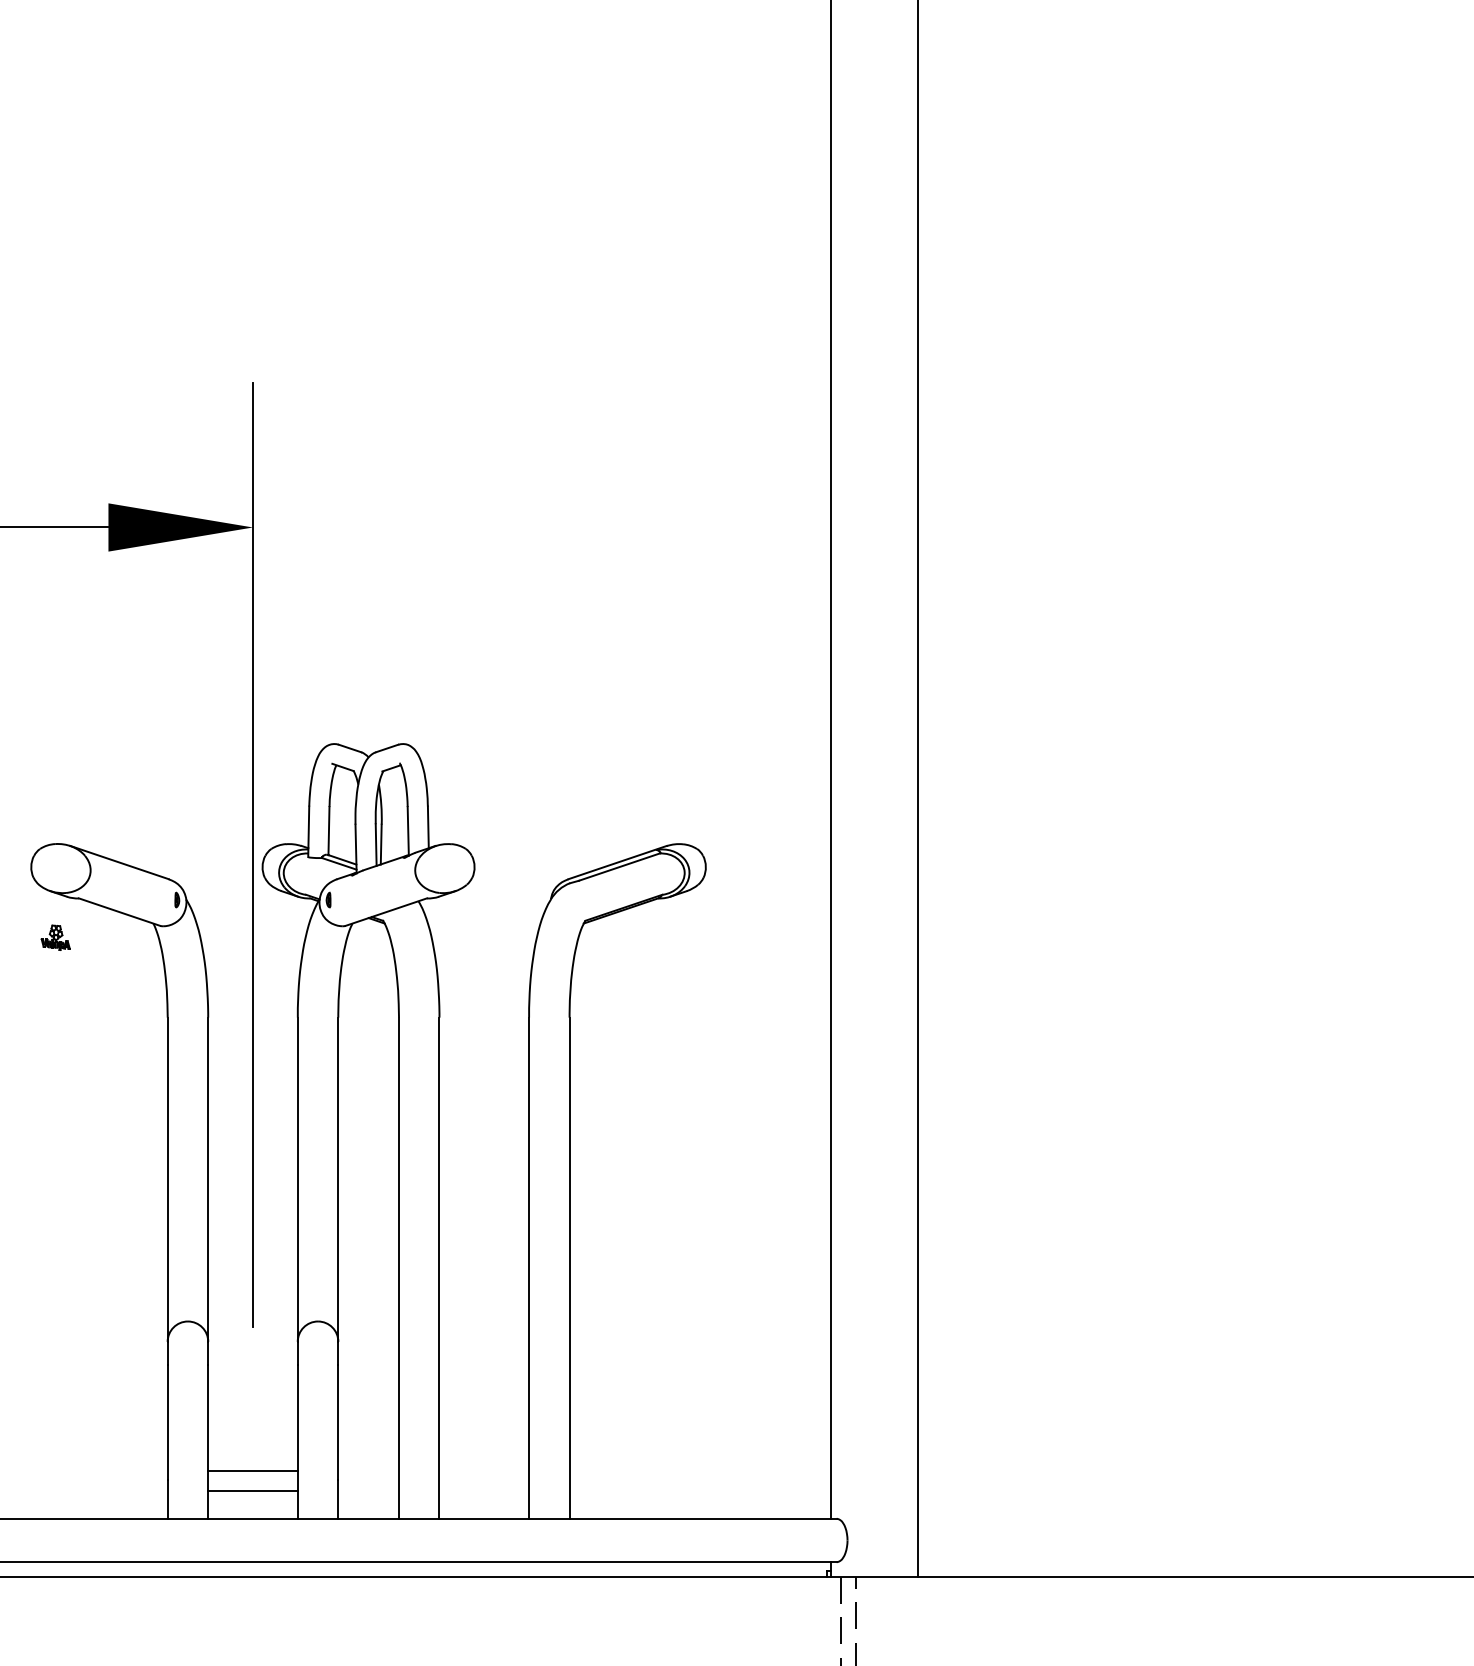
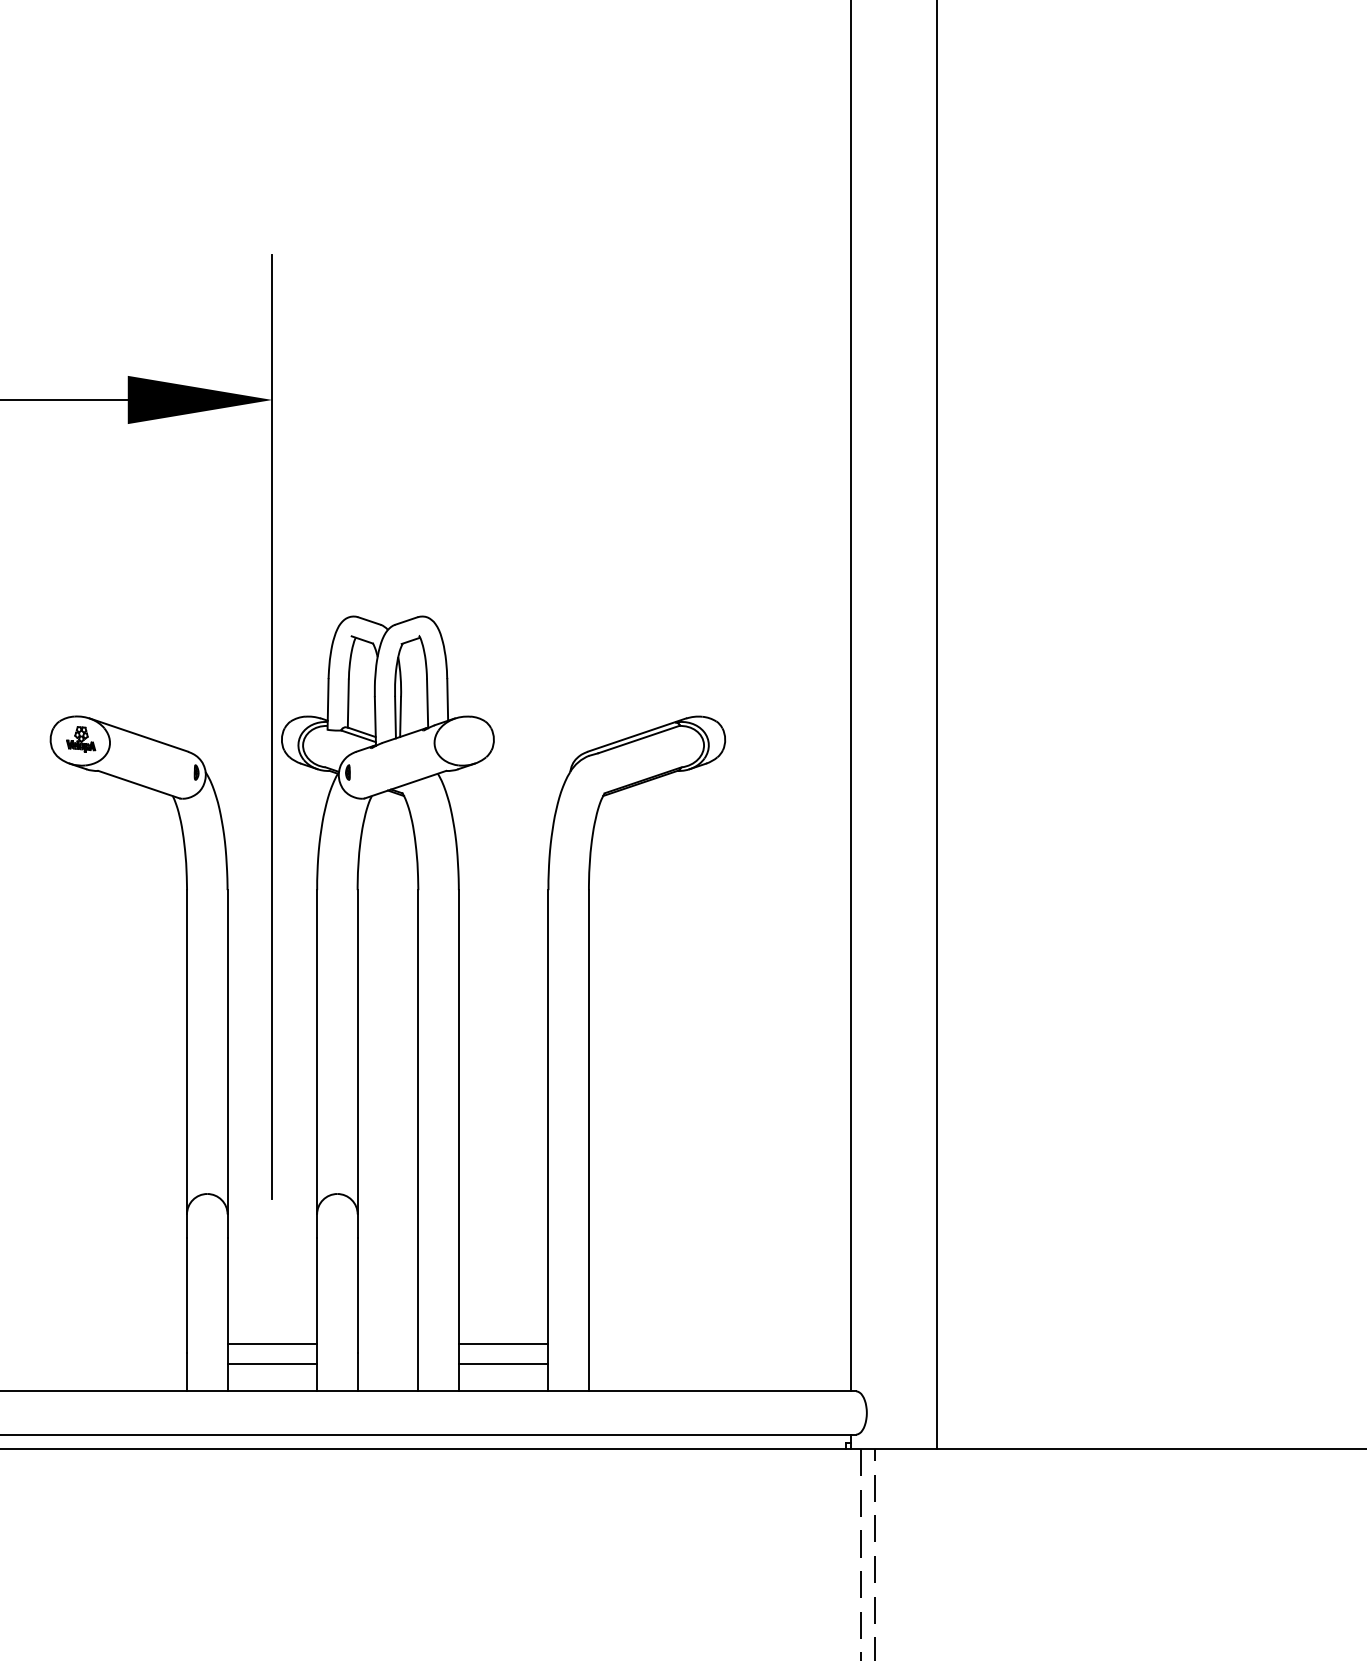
part: (55, 937) -> (80, 739), moved
line: (484, 1471) -> (503, 1344), added
line: (484, 1491) -> (503, 1364), added

